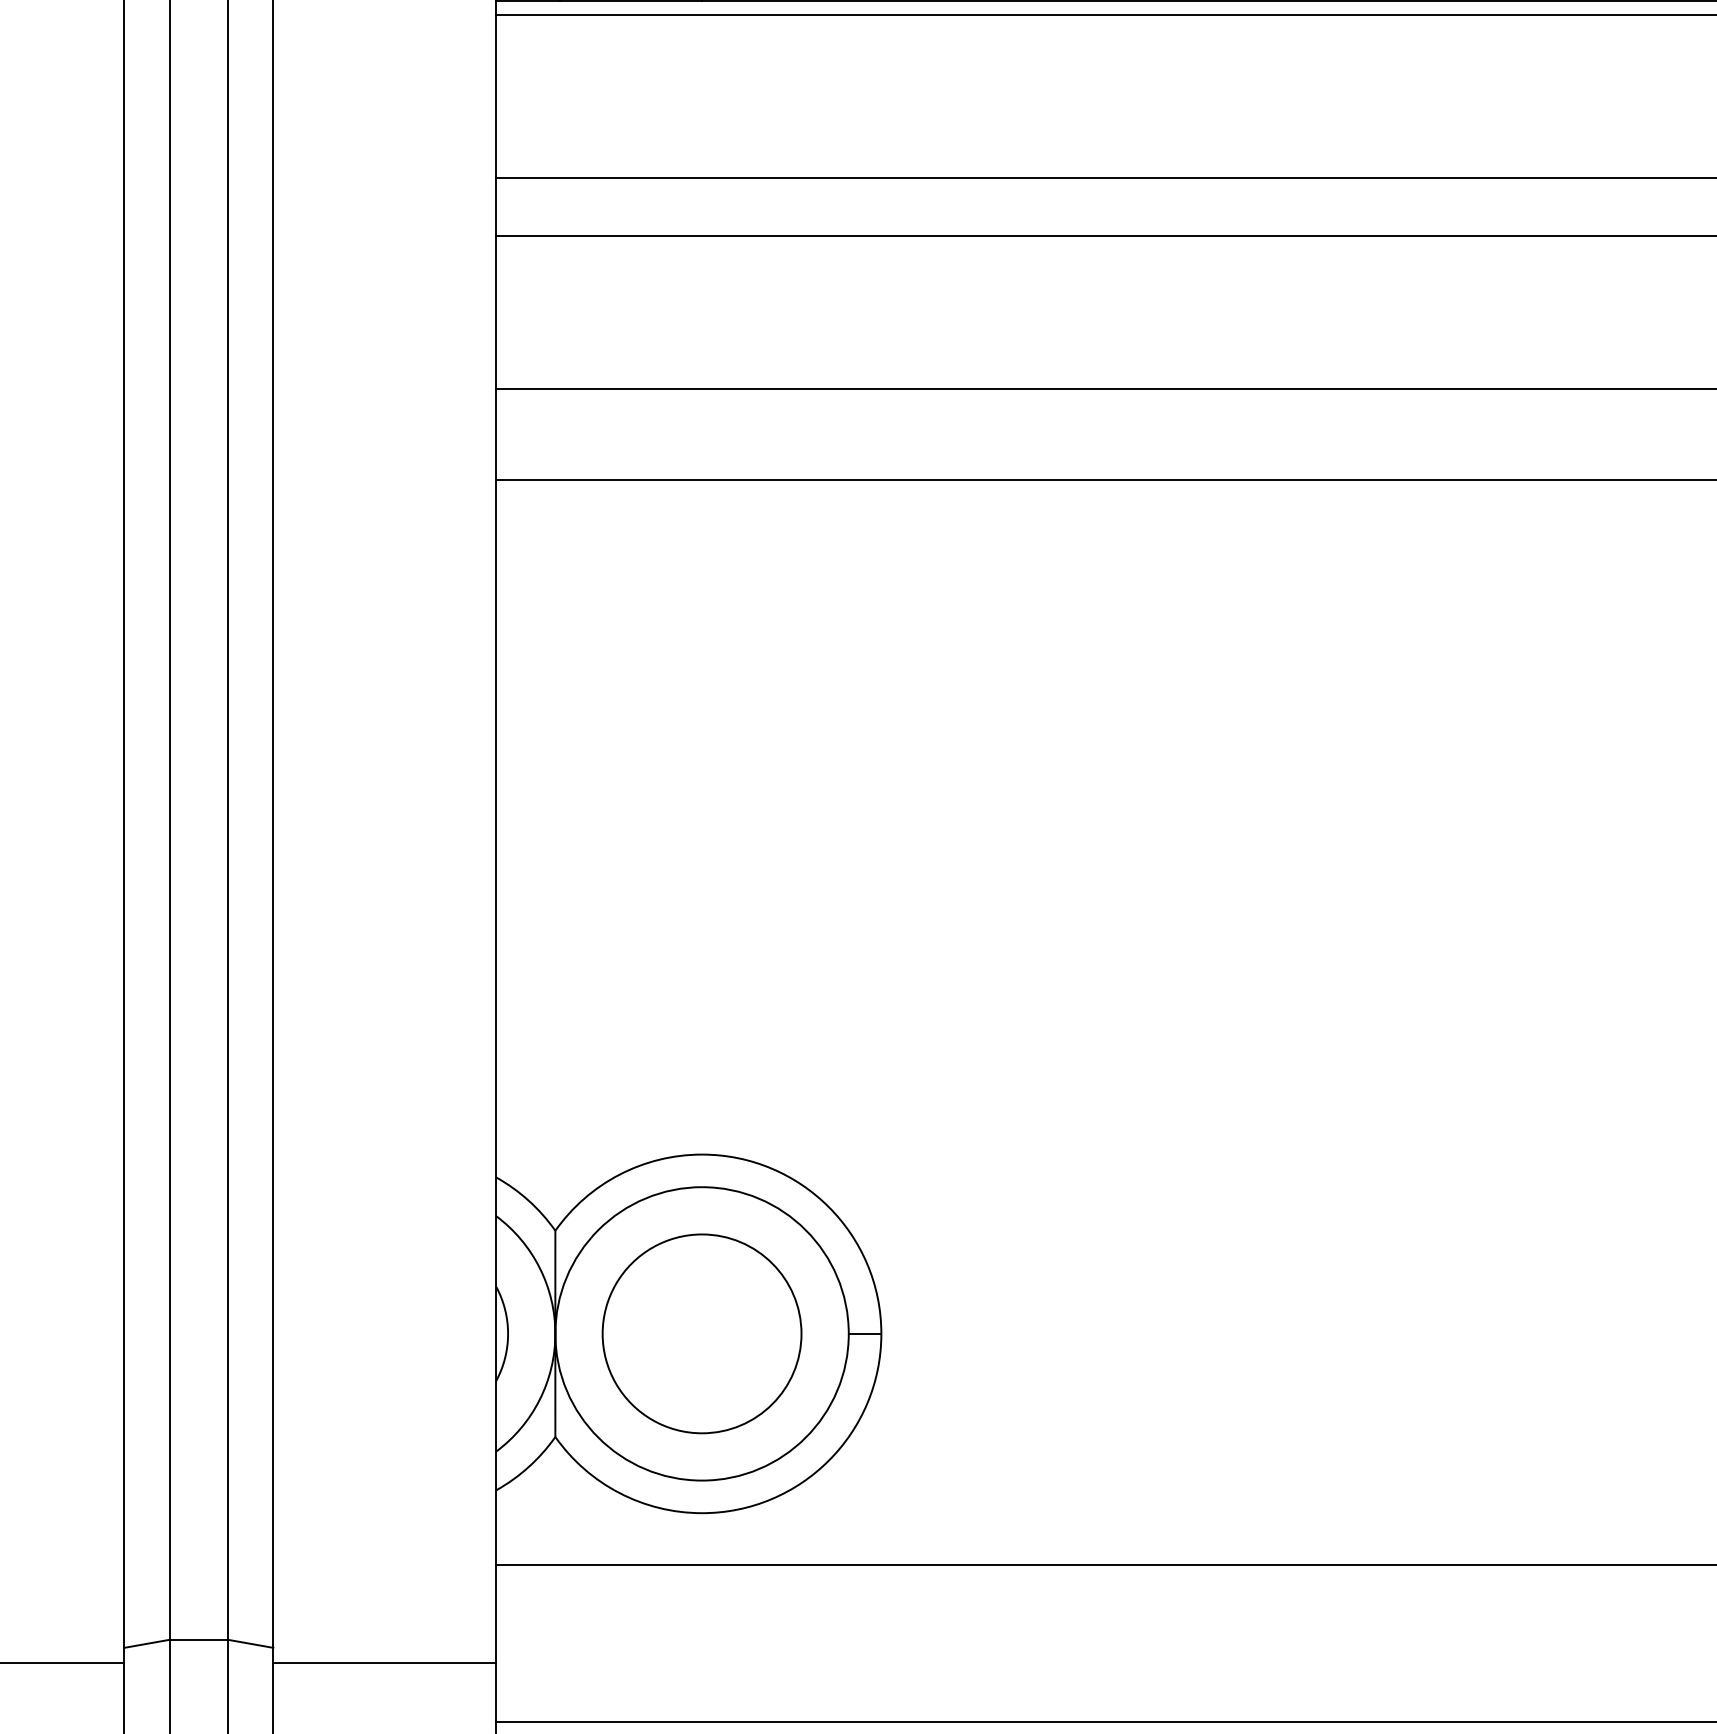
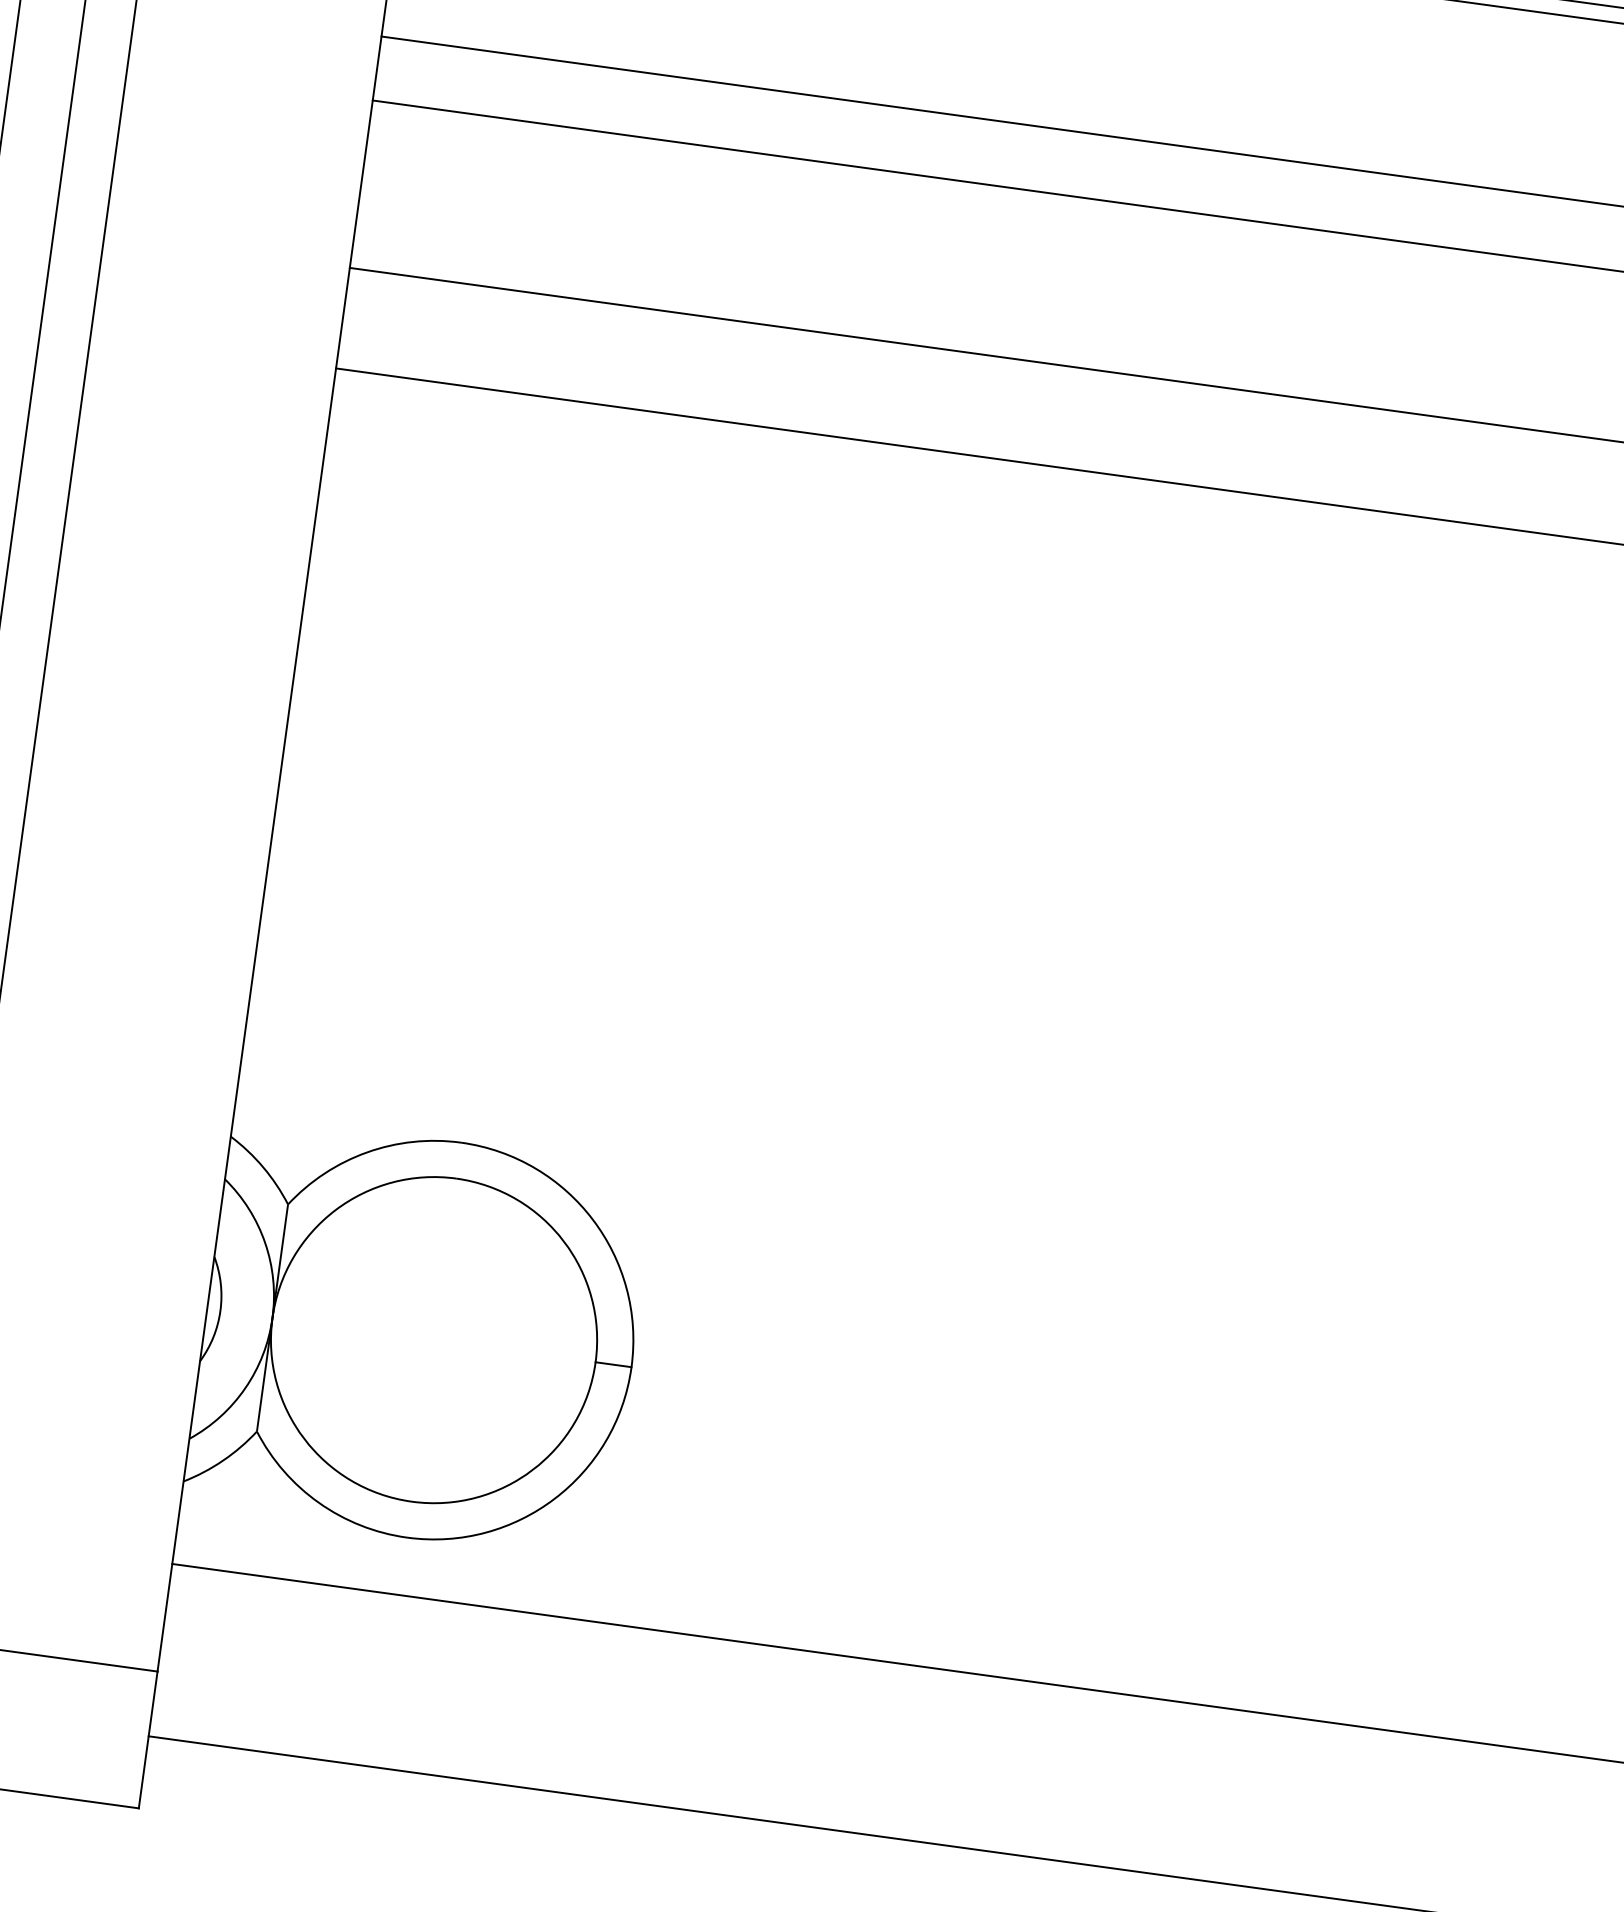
part: (701, 1333) -> (433, 1339), removed

